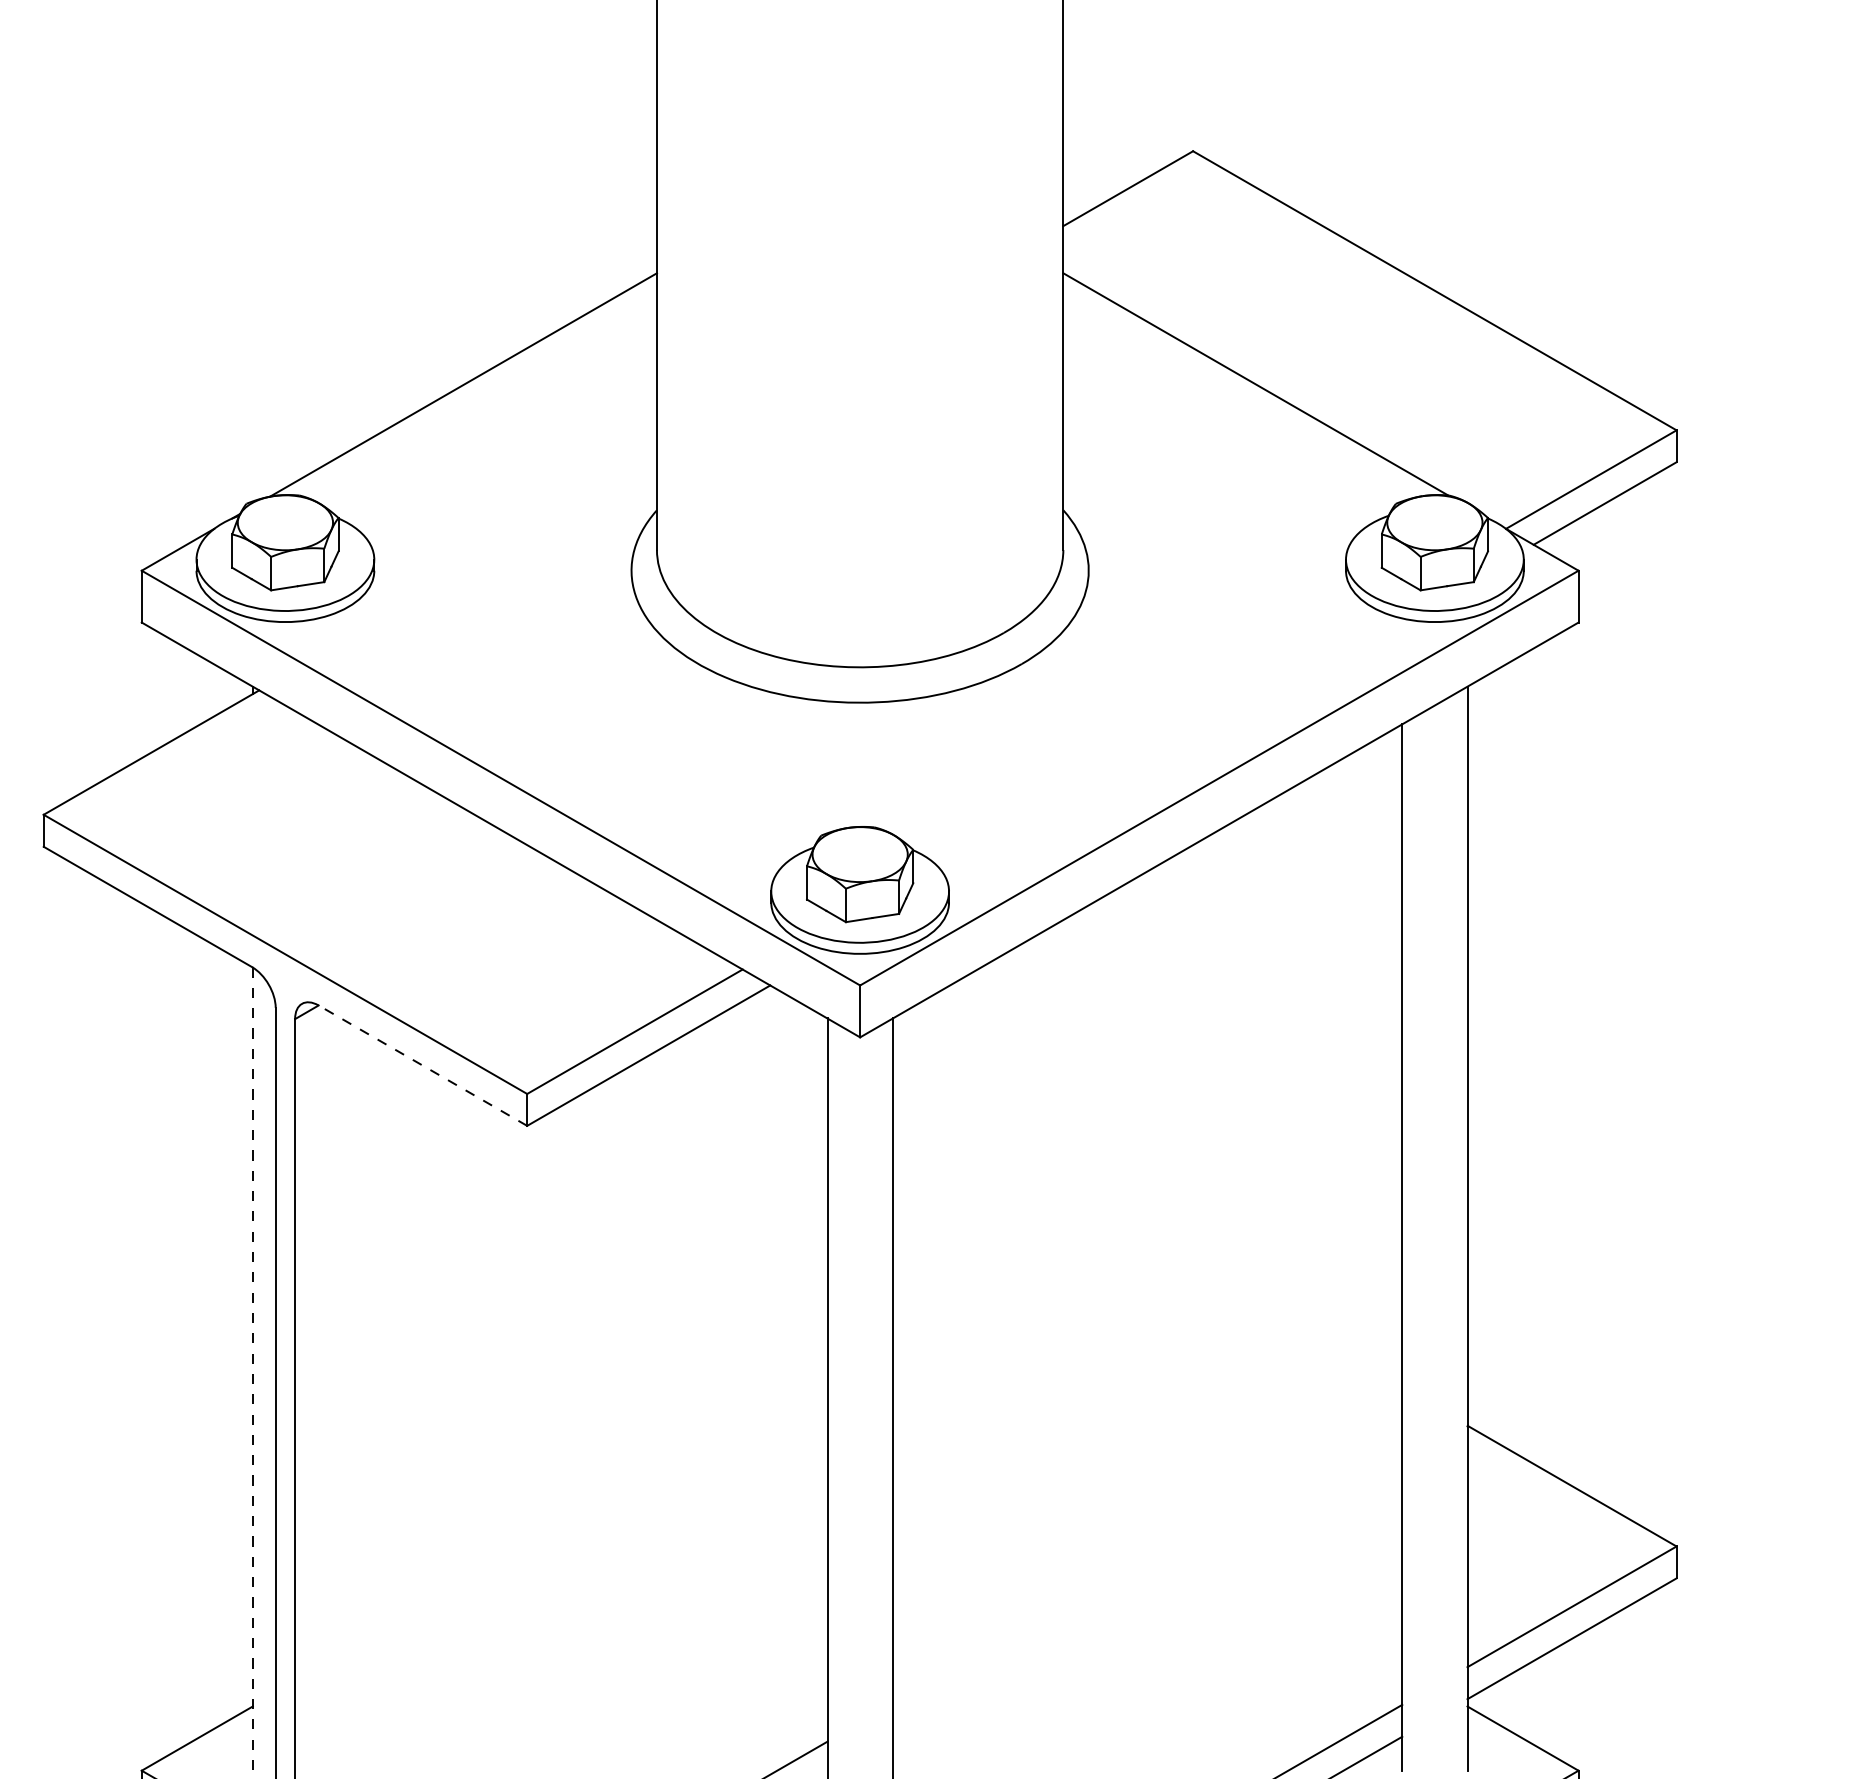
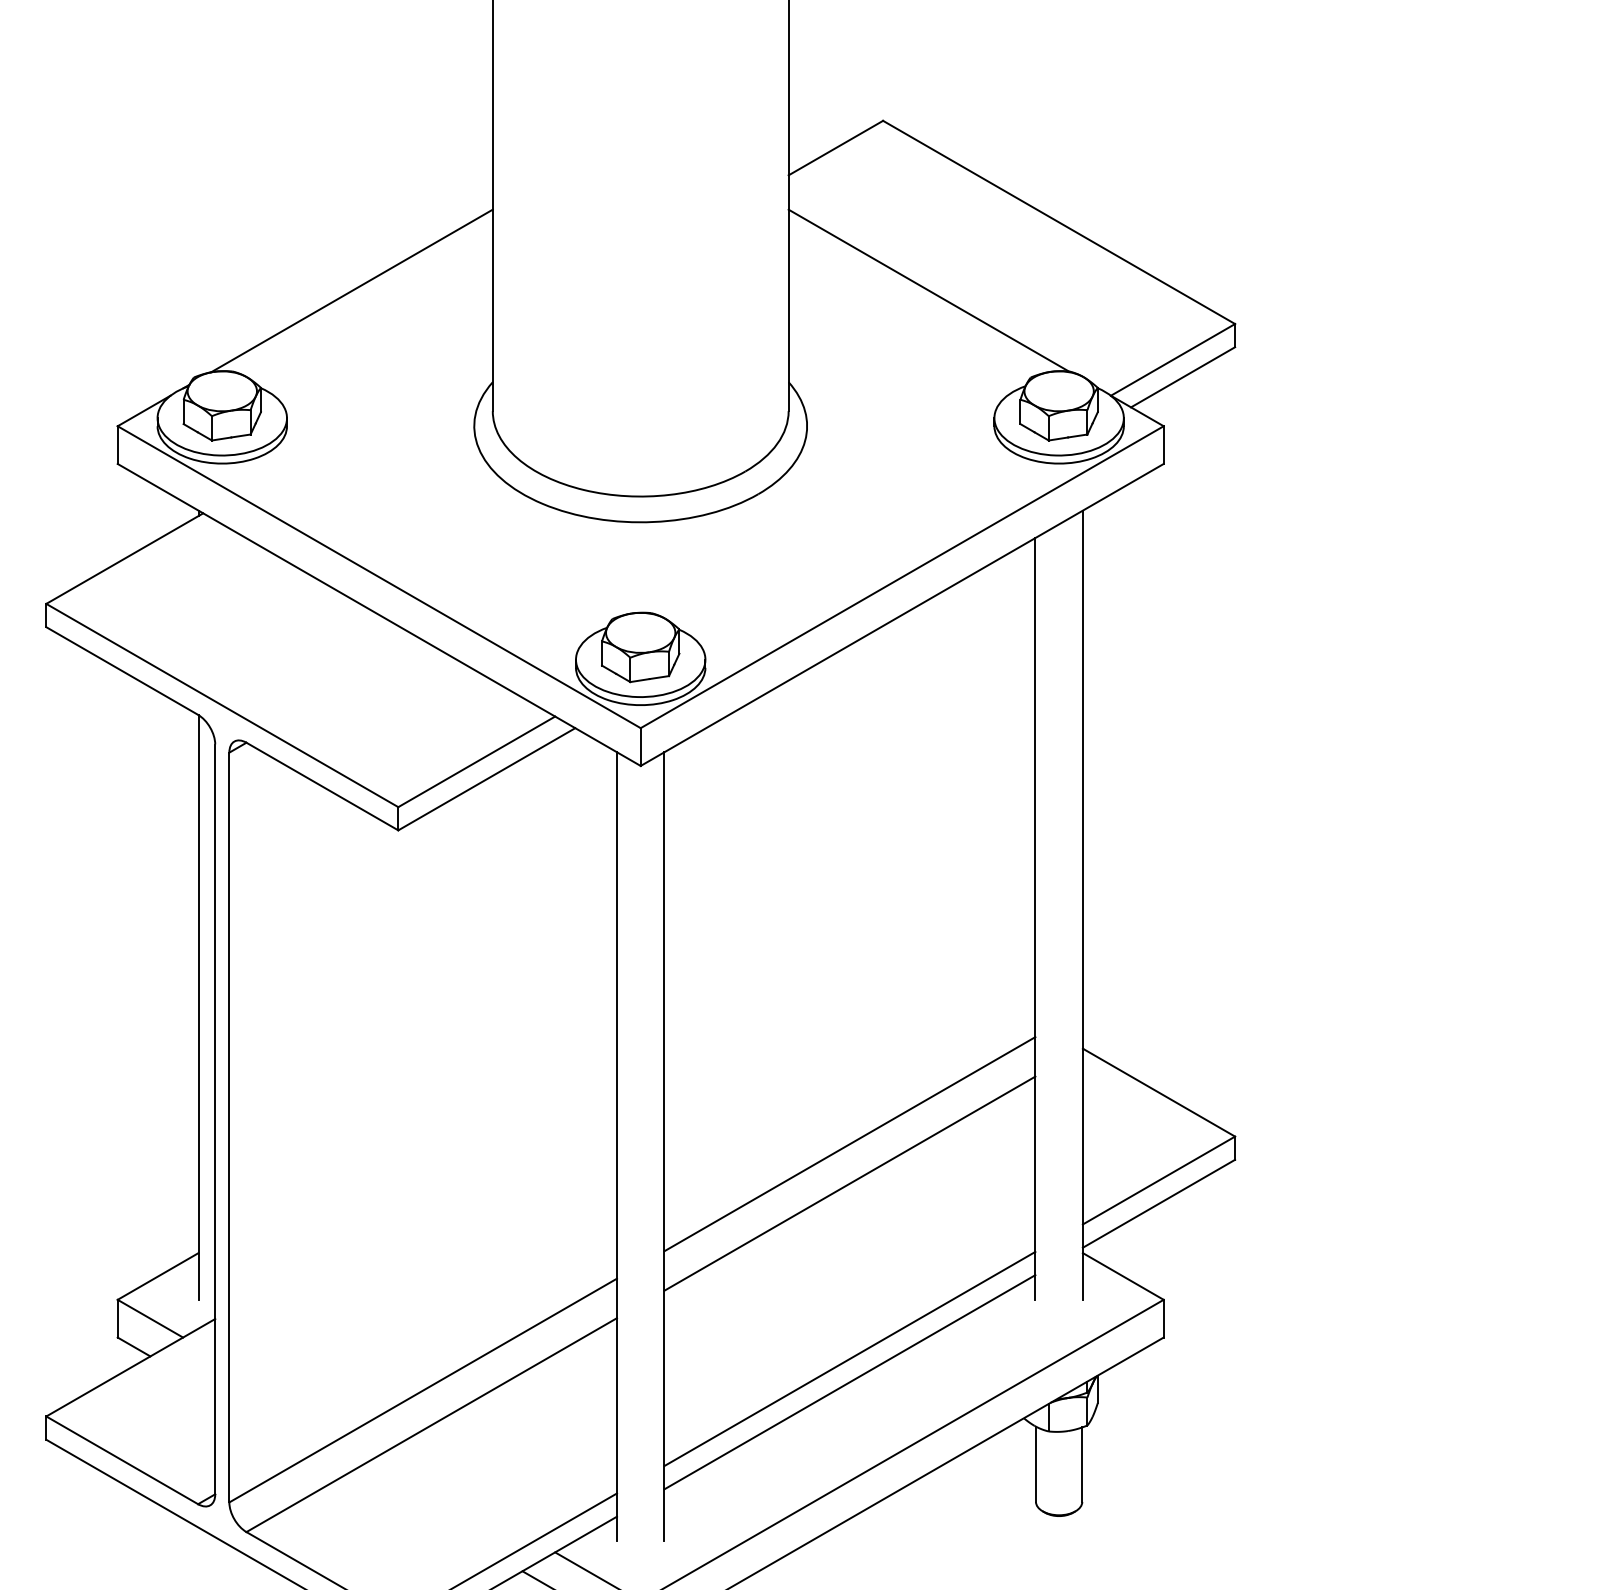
line: (423, 1065) -> (322, 786), dashed -> solid
line: (252, 1369) -> (198, 1007), dashed -> solid
line: (1146, 1557) -> (849, 1144), added
line: (1146, 1610) -> (849, 1183), added

